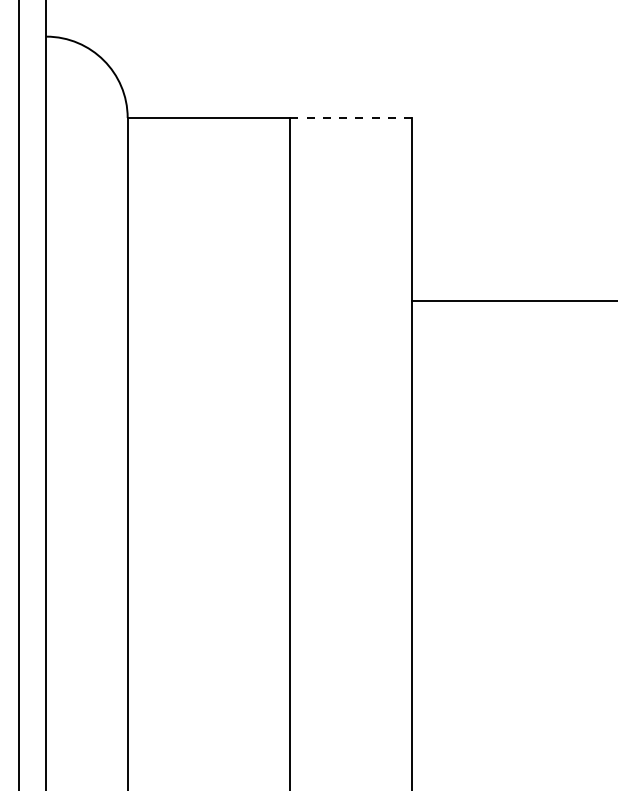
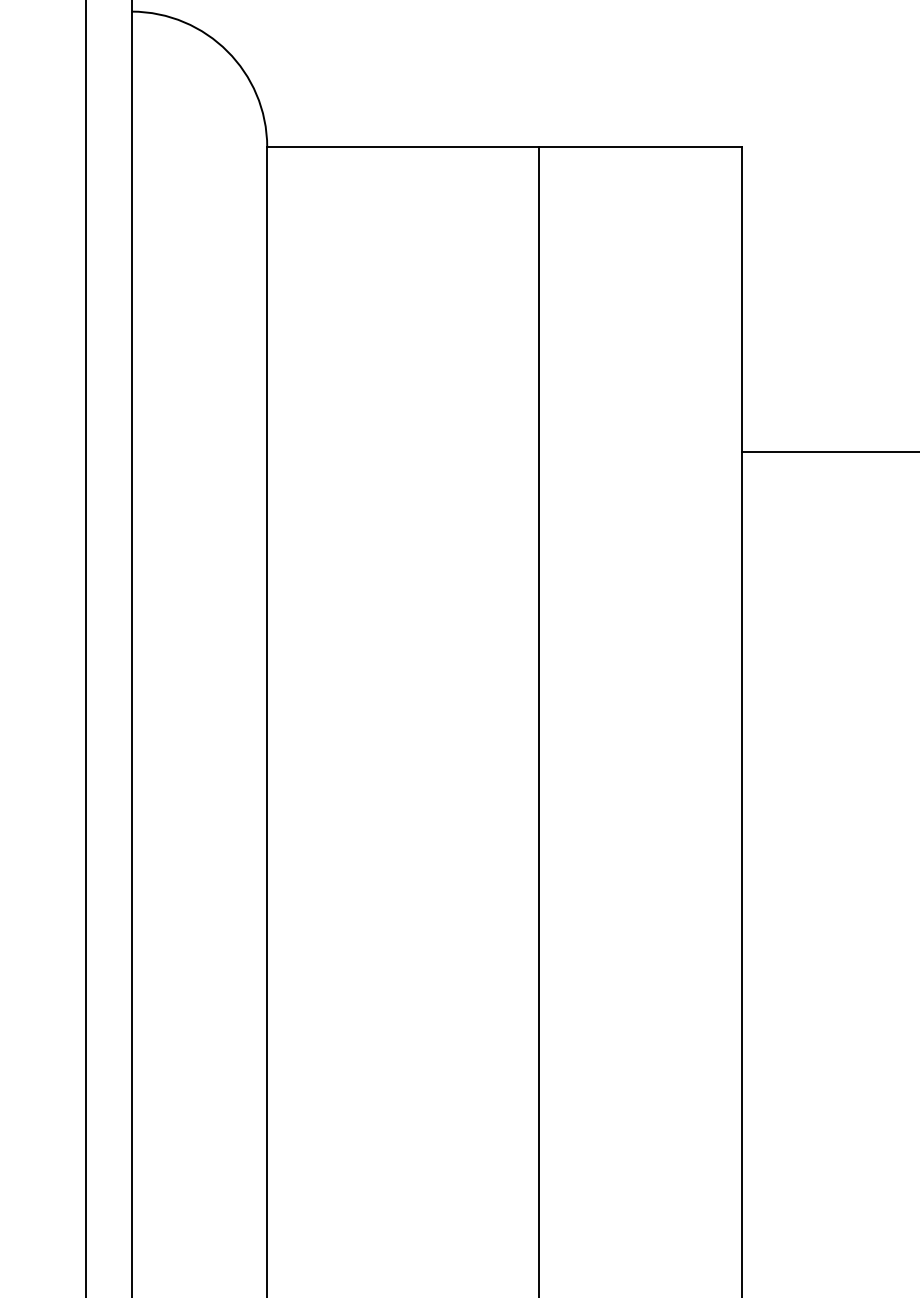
line: (351, 117) -> (640, 146), dashed -> solid

